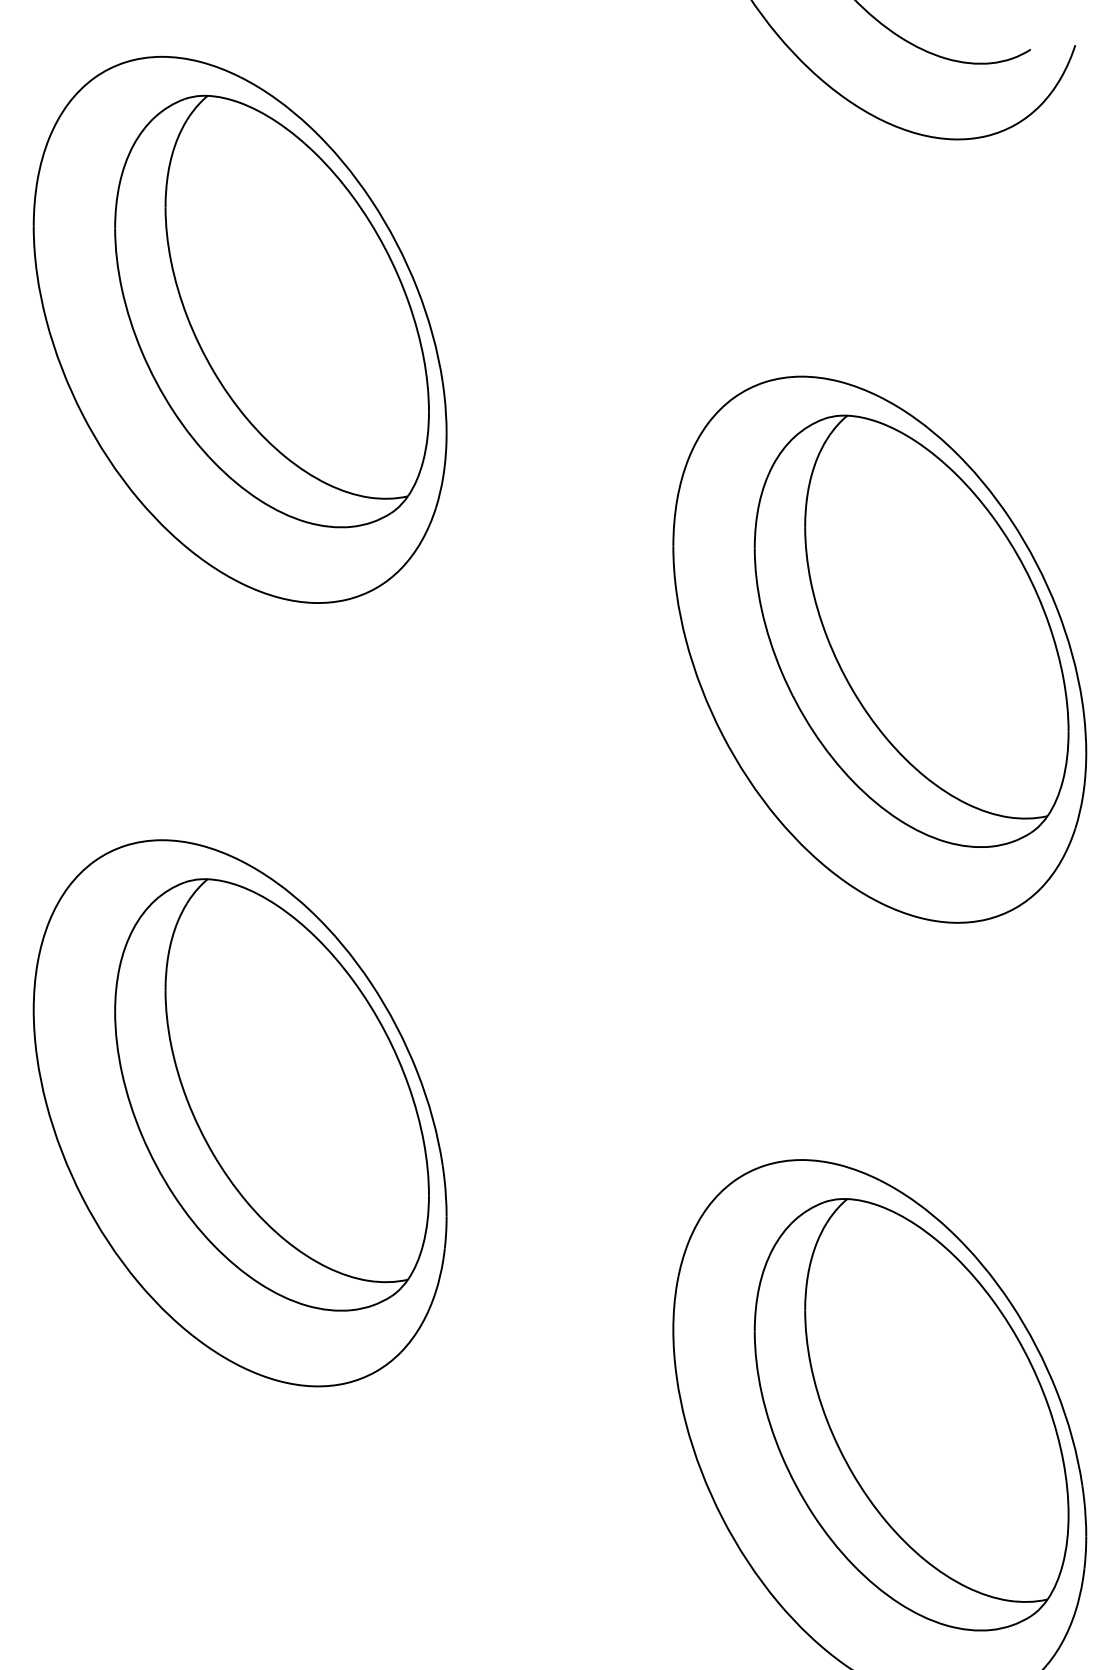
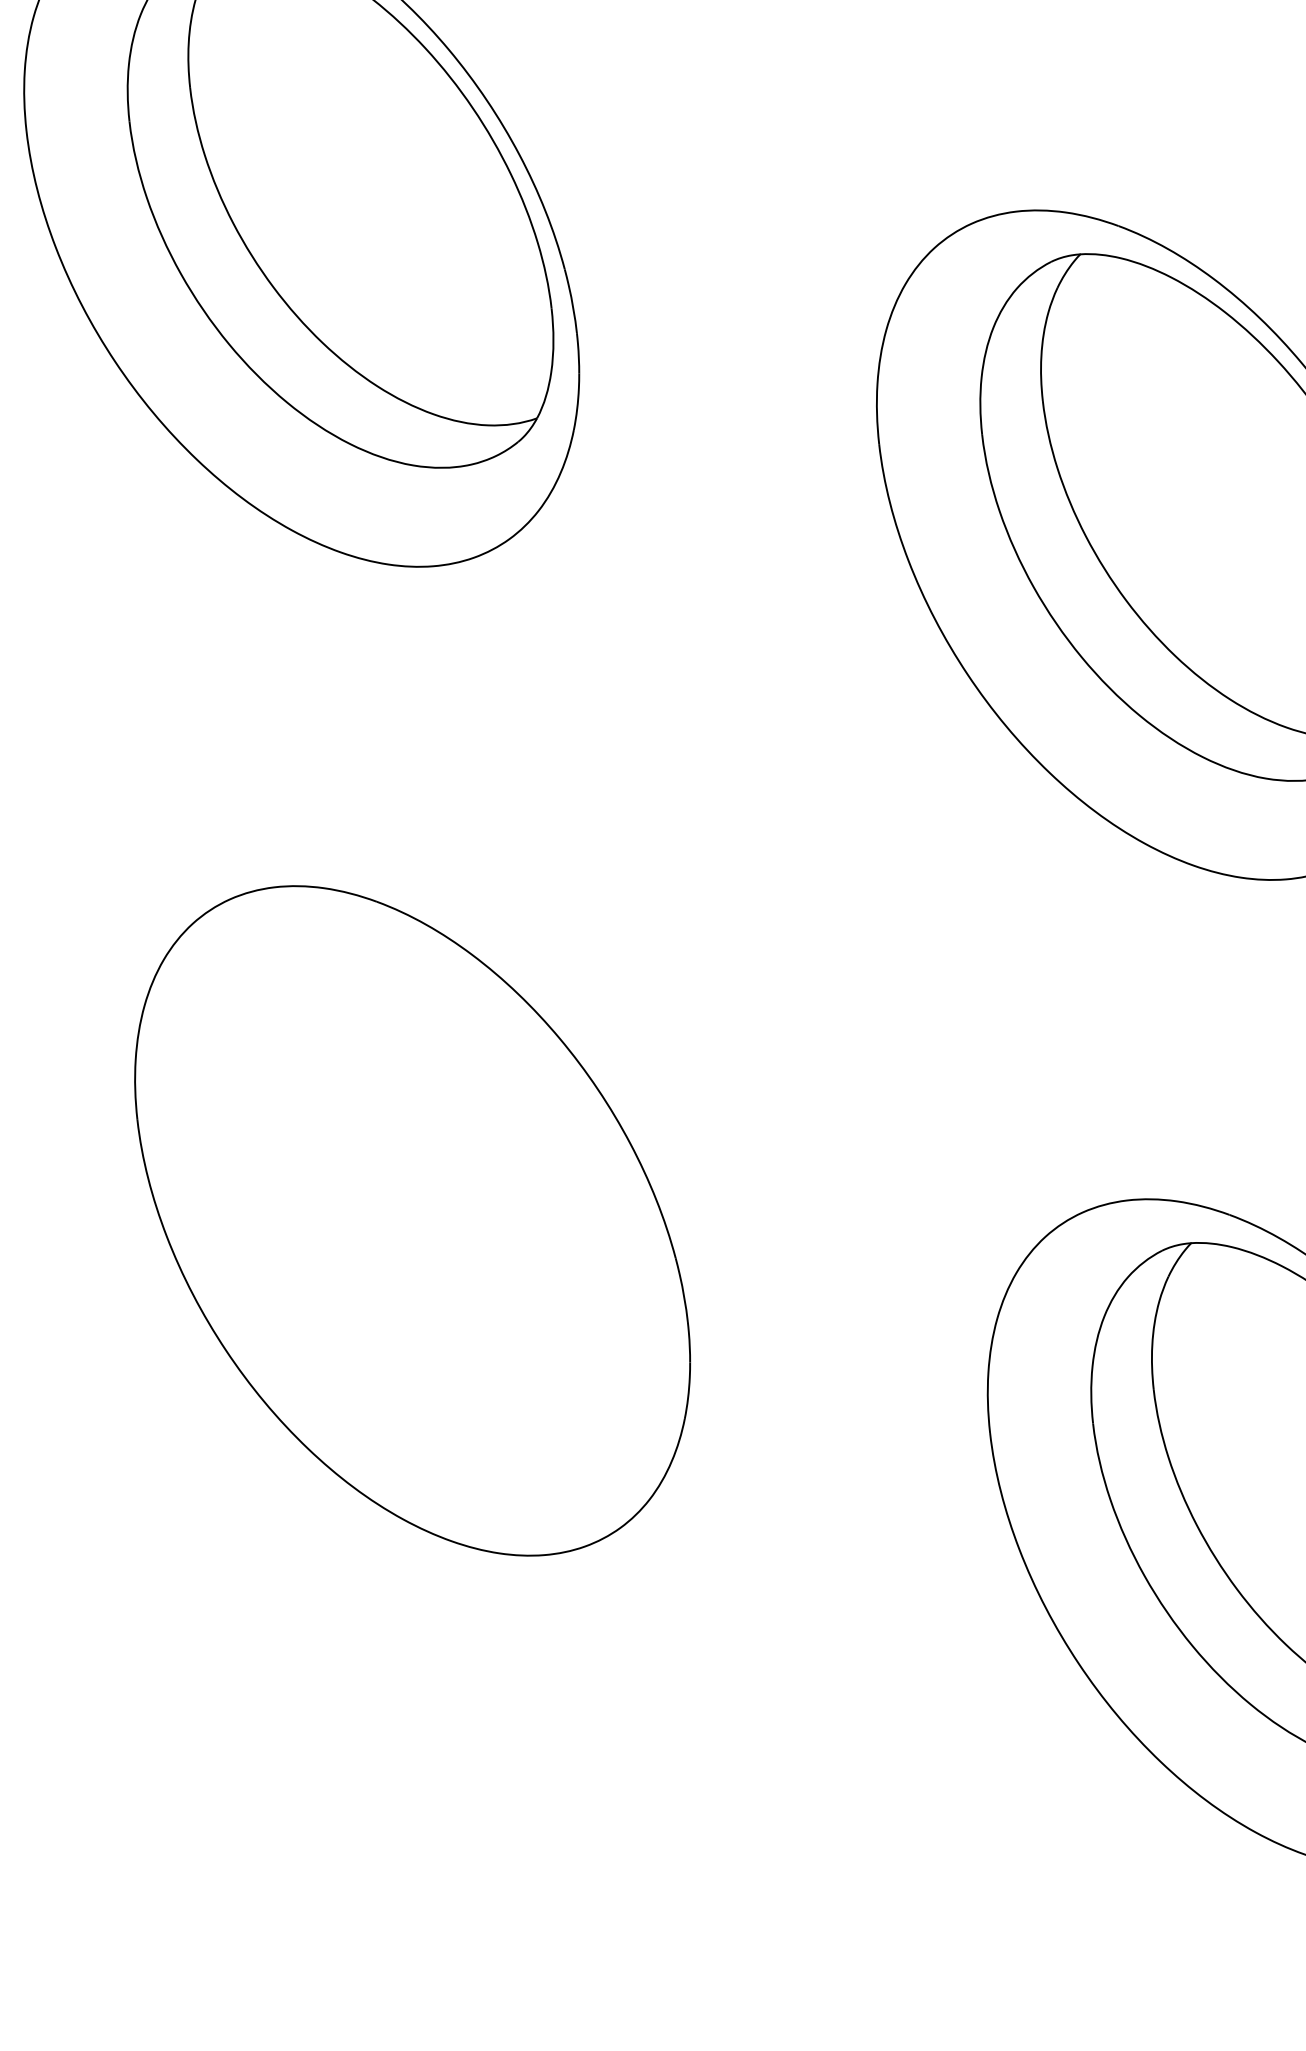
part: (271, 1094) -> (449, 1192), removed

